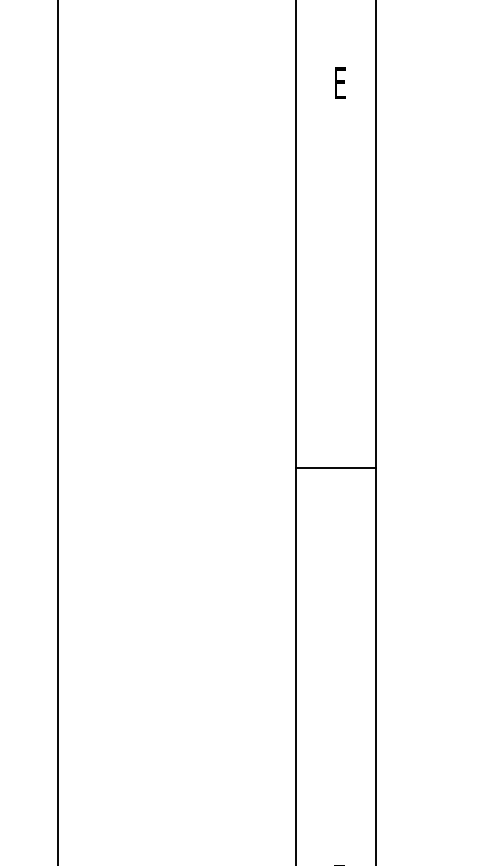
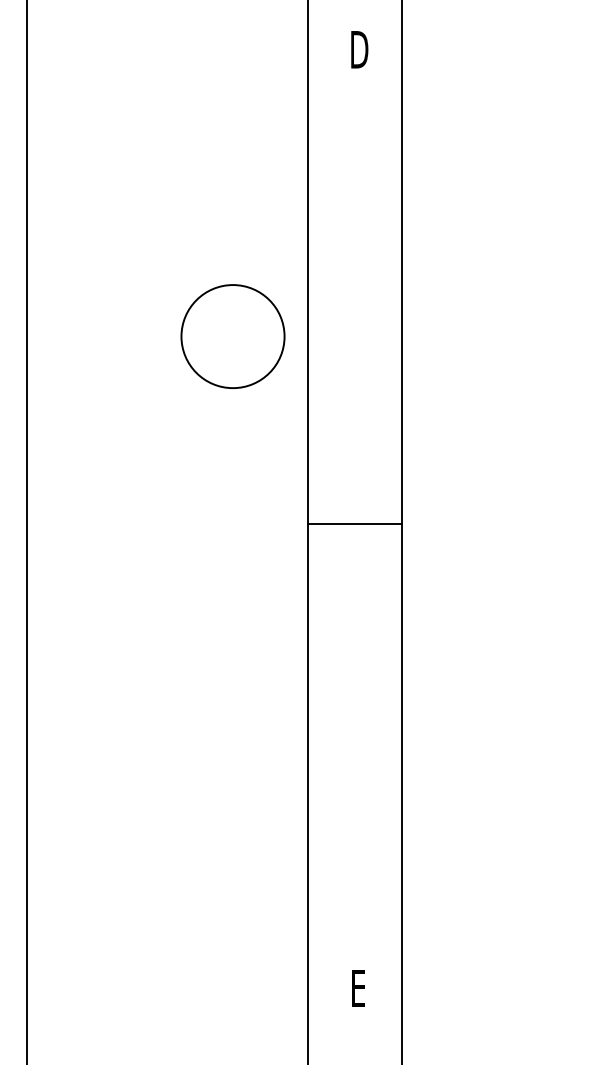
text: (340, 83) -> (359, 49), E -> D
circle: (232, 326) -> (232, 336), added
line: (335, 468) -> (354, 524), moved

